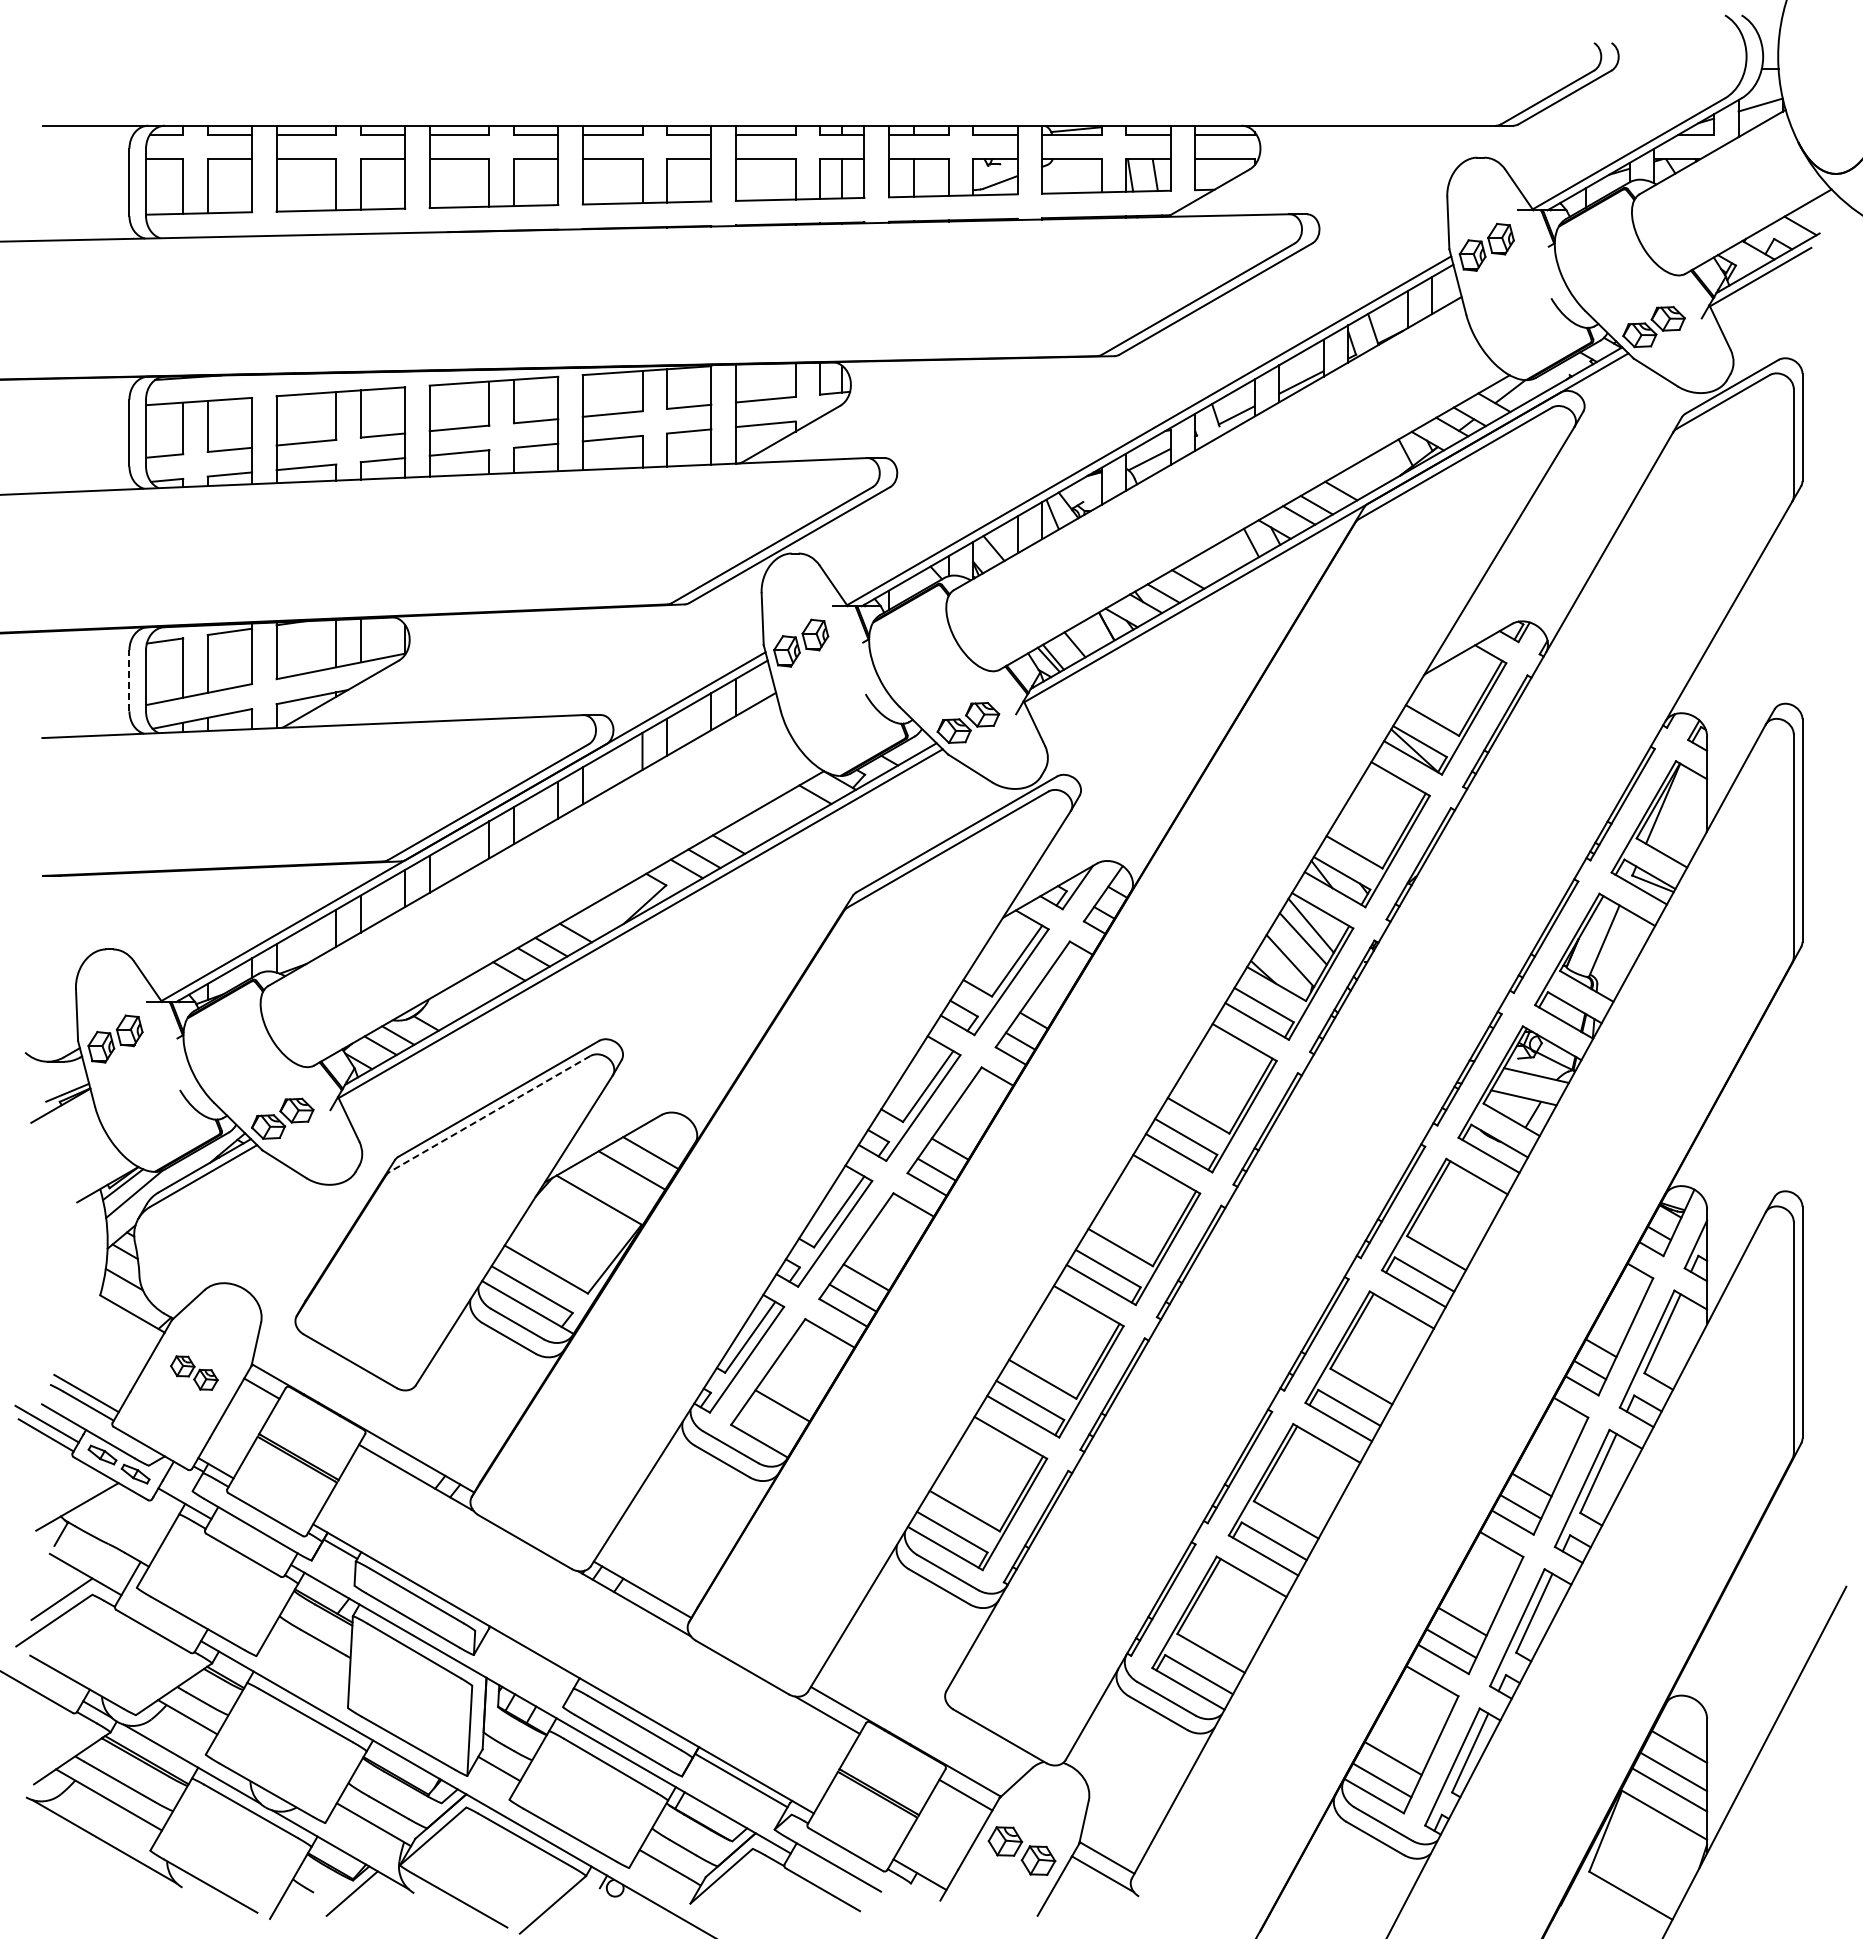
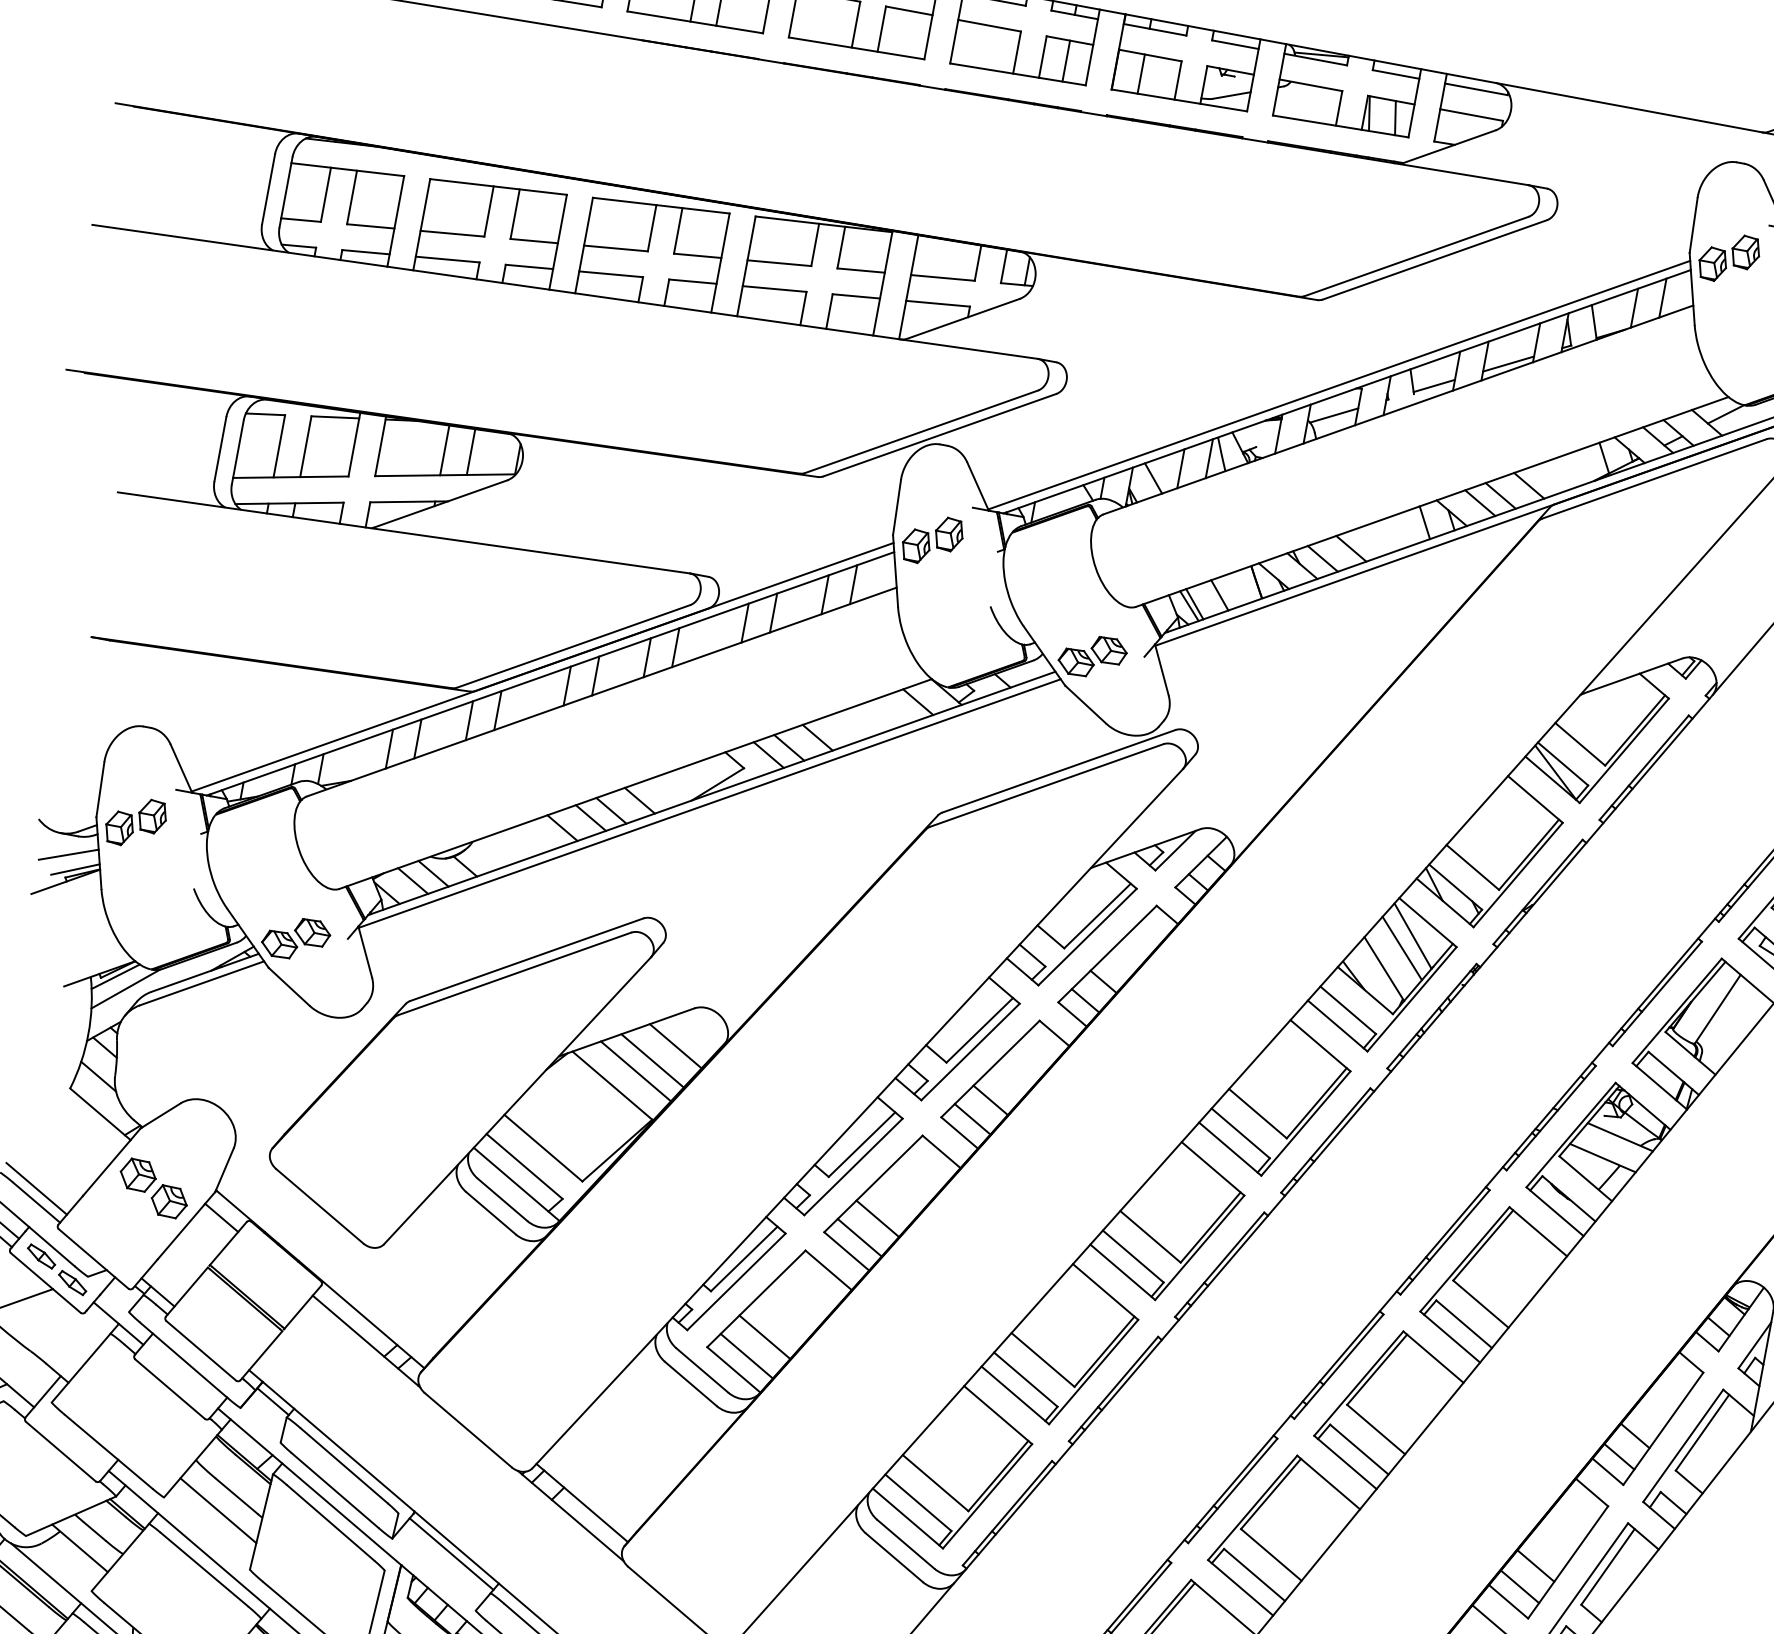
line: (129, 680) -> (220, 448), dashed -> solid
line: (58, 1080) -> (68, 854), added
line: (490, 1113) -> (515, 973), dashed -> solid
line: (618, 1182) -> (636, 1070), added
part: (194, 1372) -> (154, 1187), size x1.43
line: (769, 1426) -> (747, 1356), added
line: (308, 1658) -> (218, 1510), added
line: (530, 1658) -> (451, 1553), added

